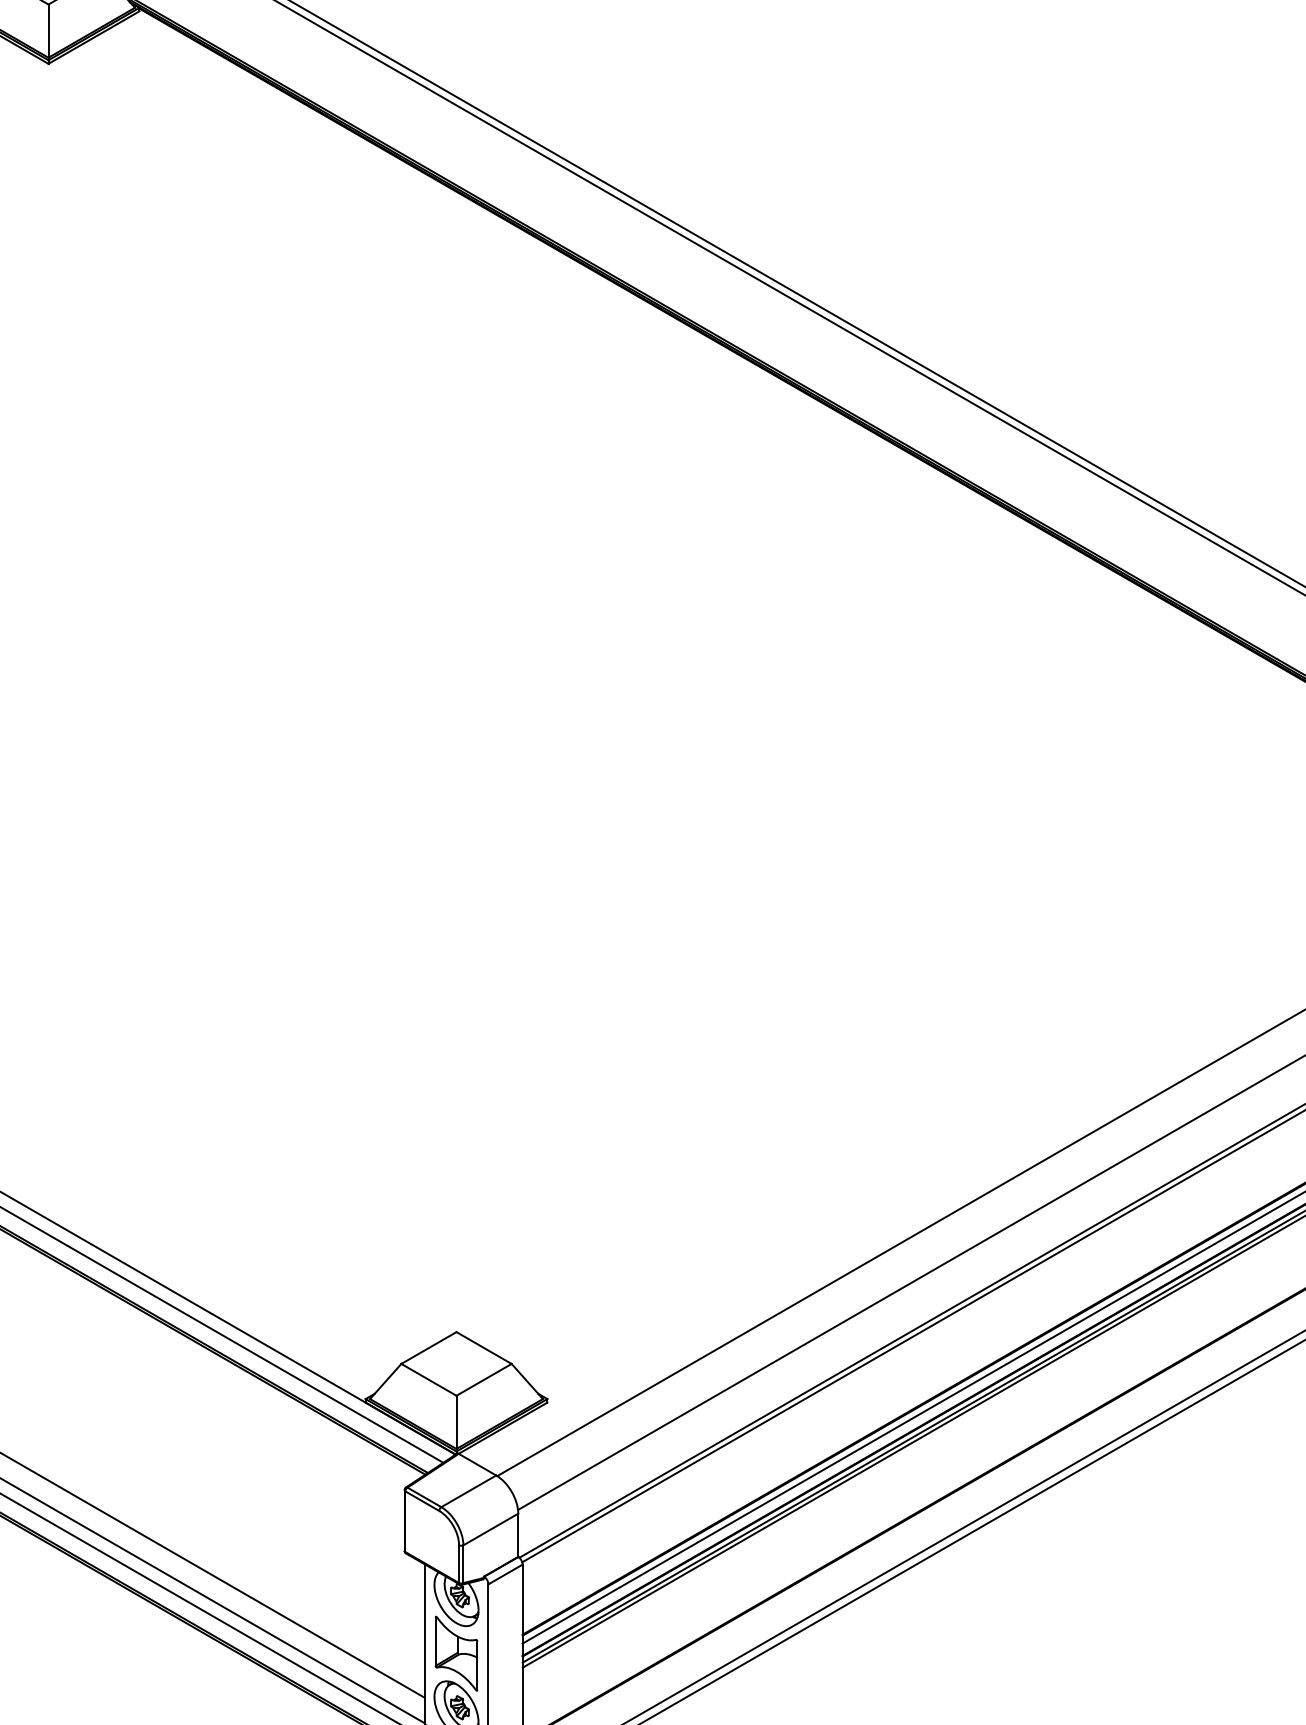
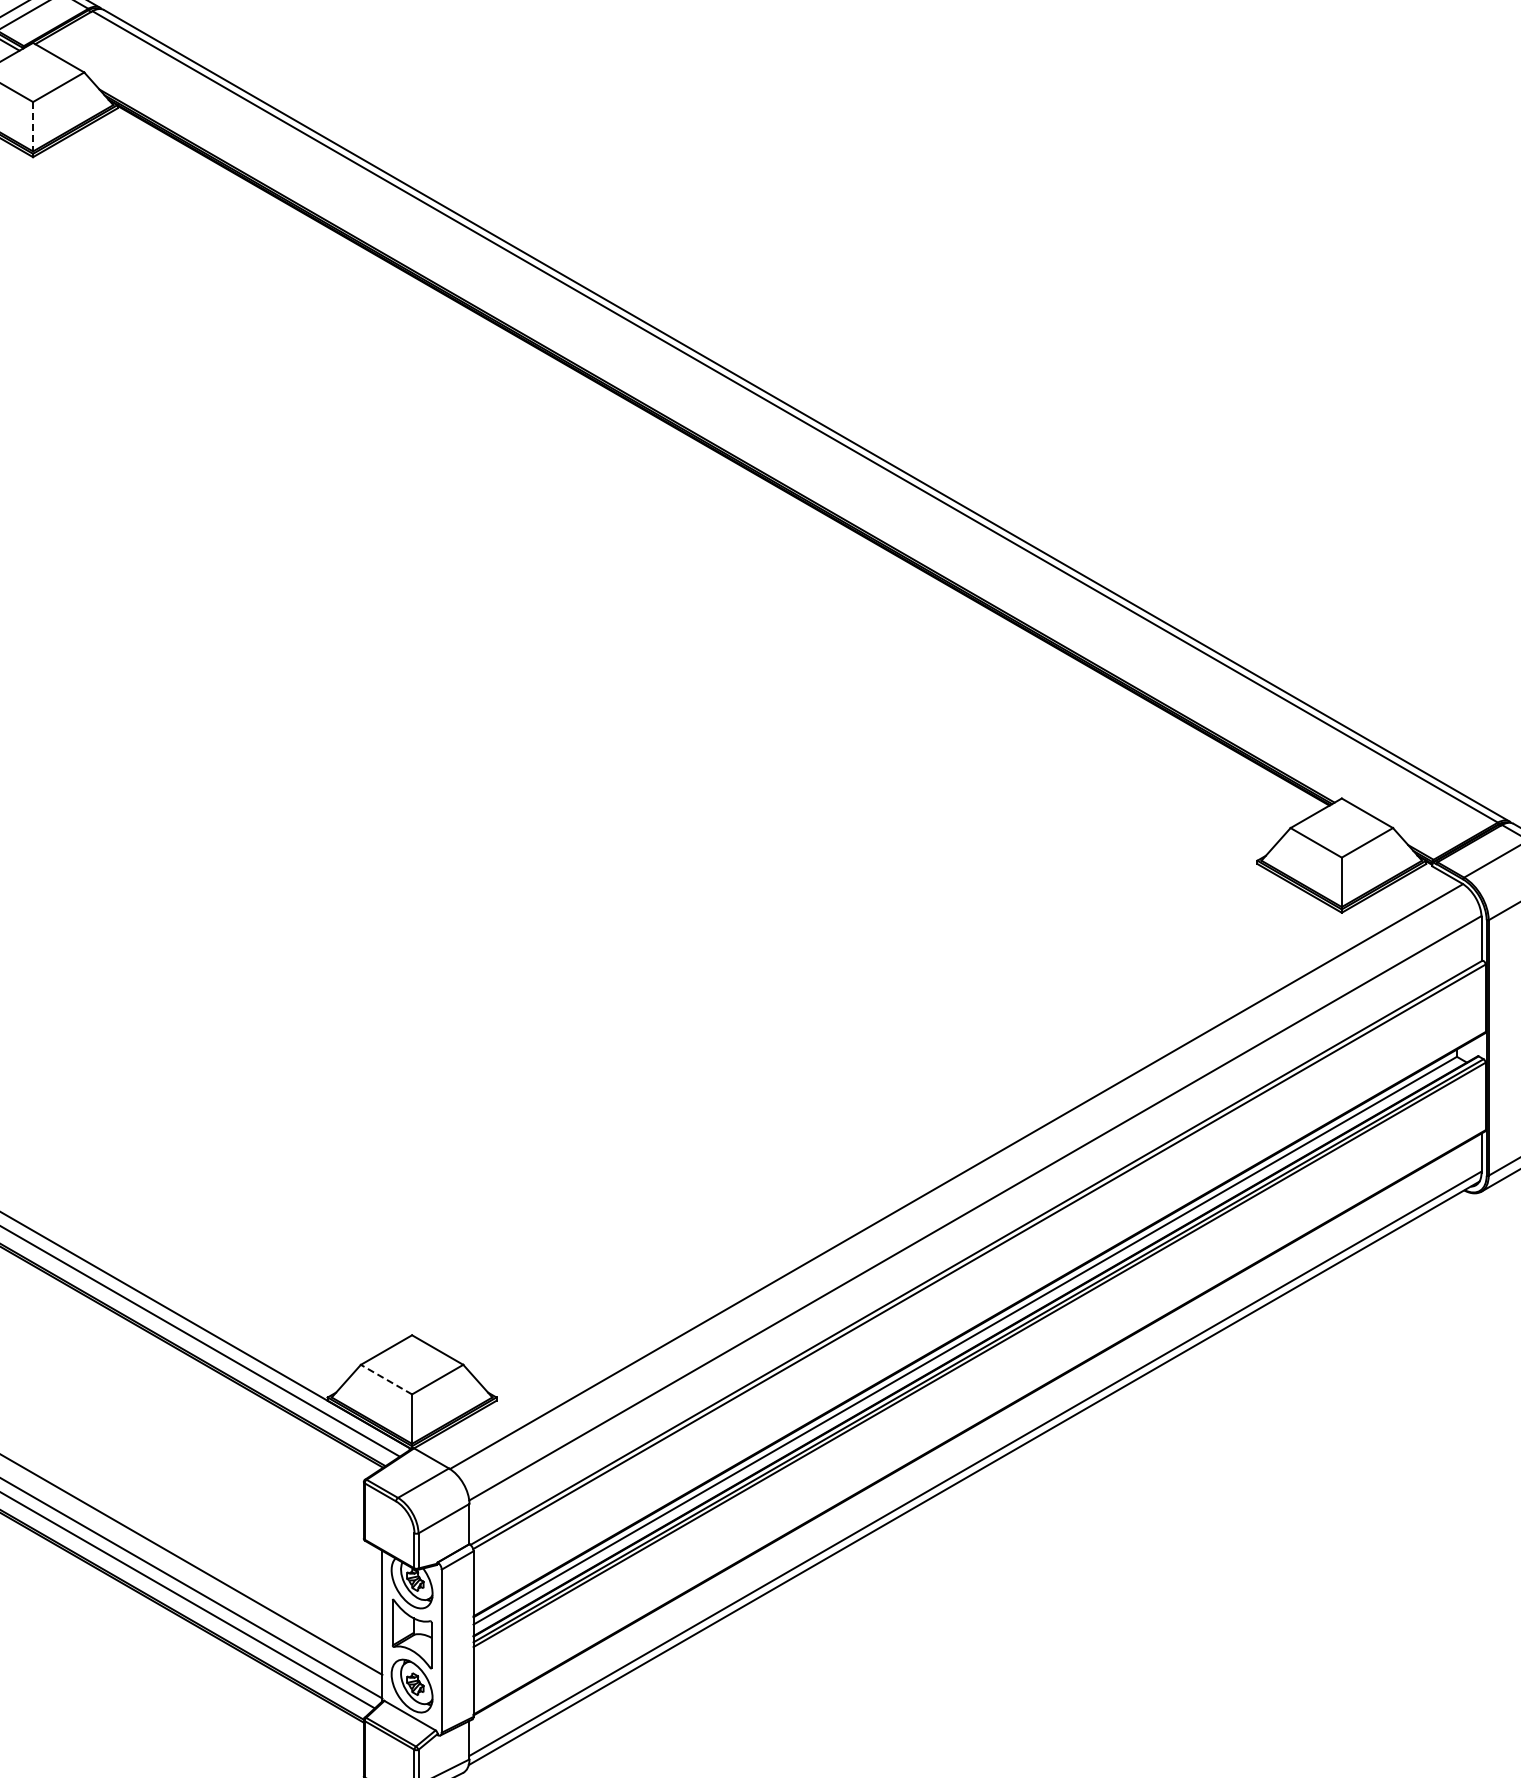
line: (48, 30) -> (33, 126), solid -> dashed
line: (428, 1379) -> (386, 1379), solid -> dashed

